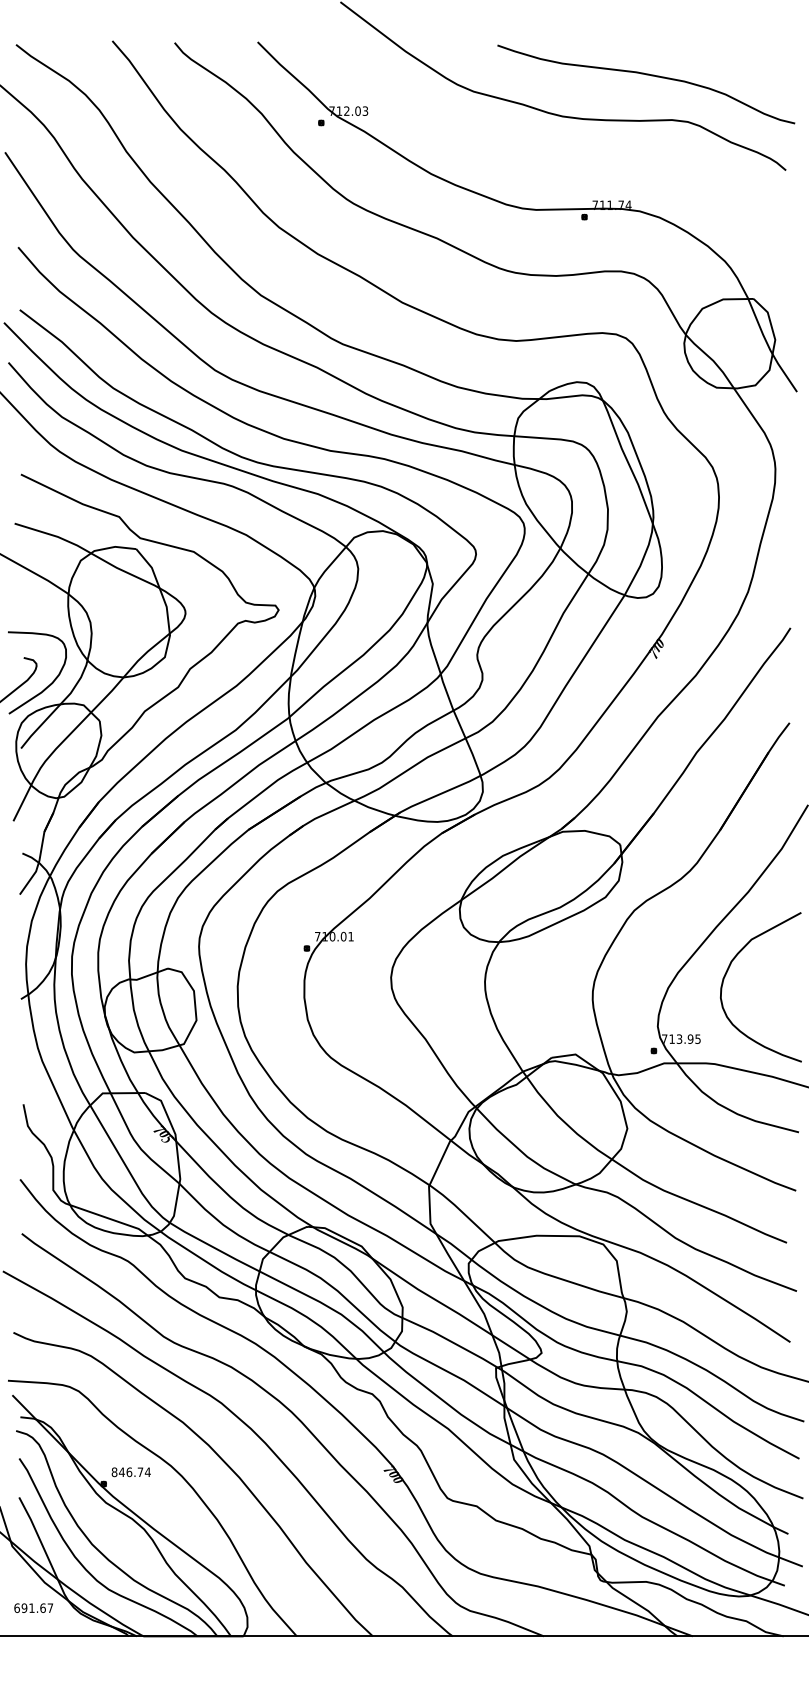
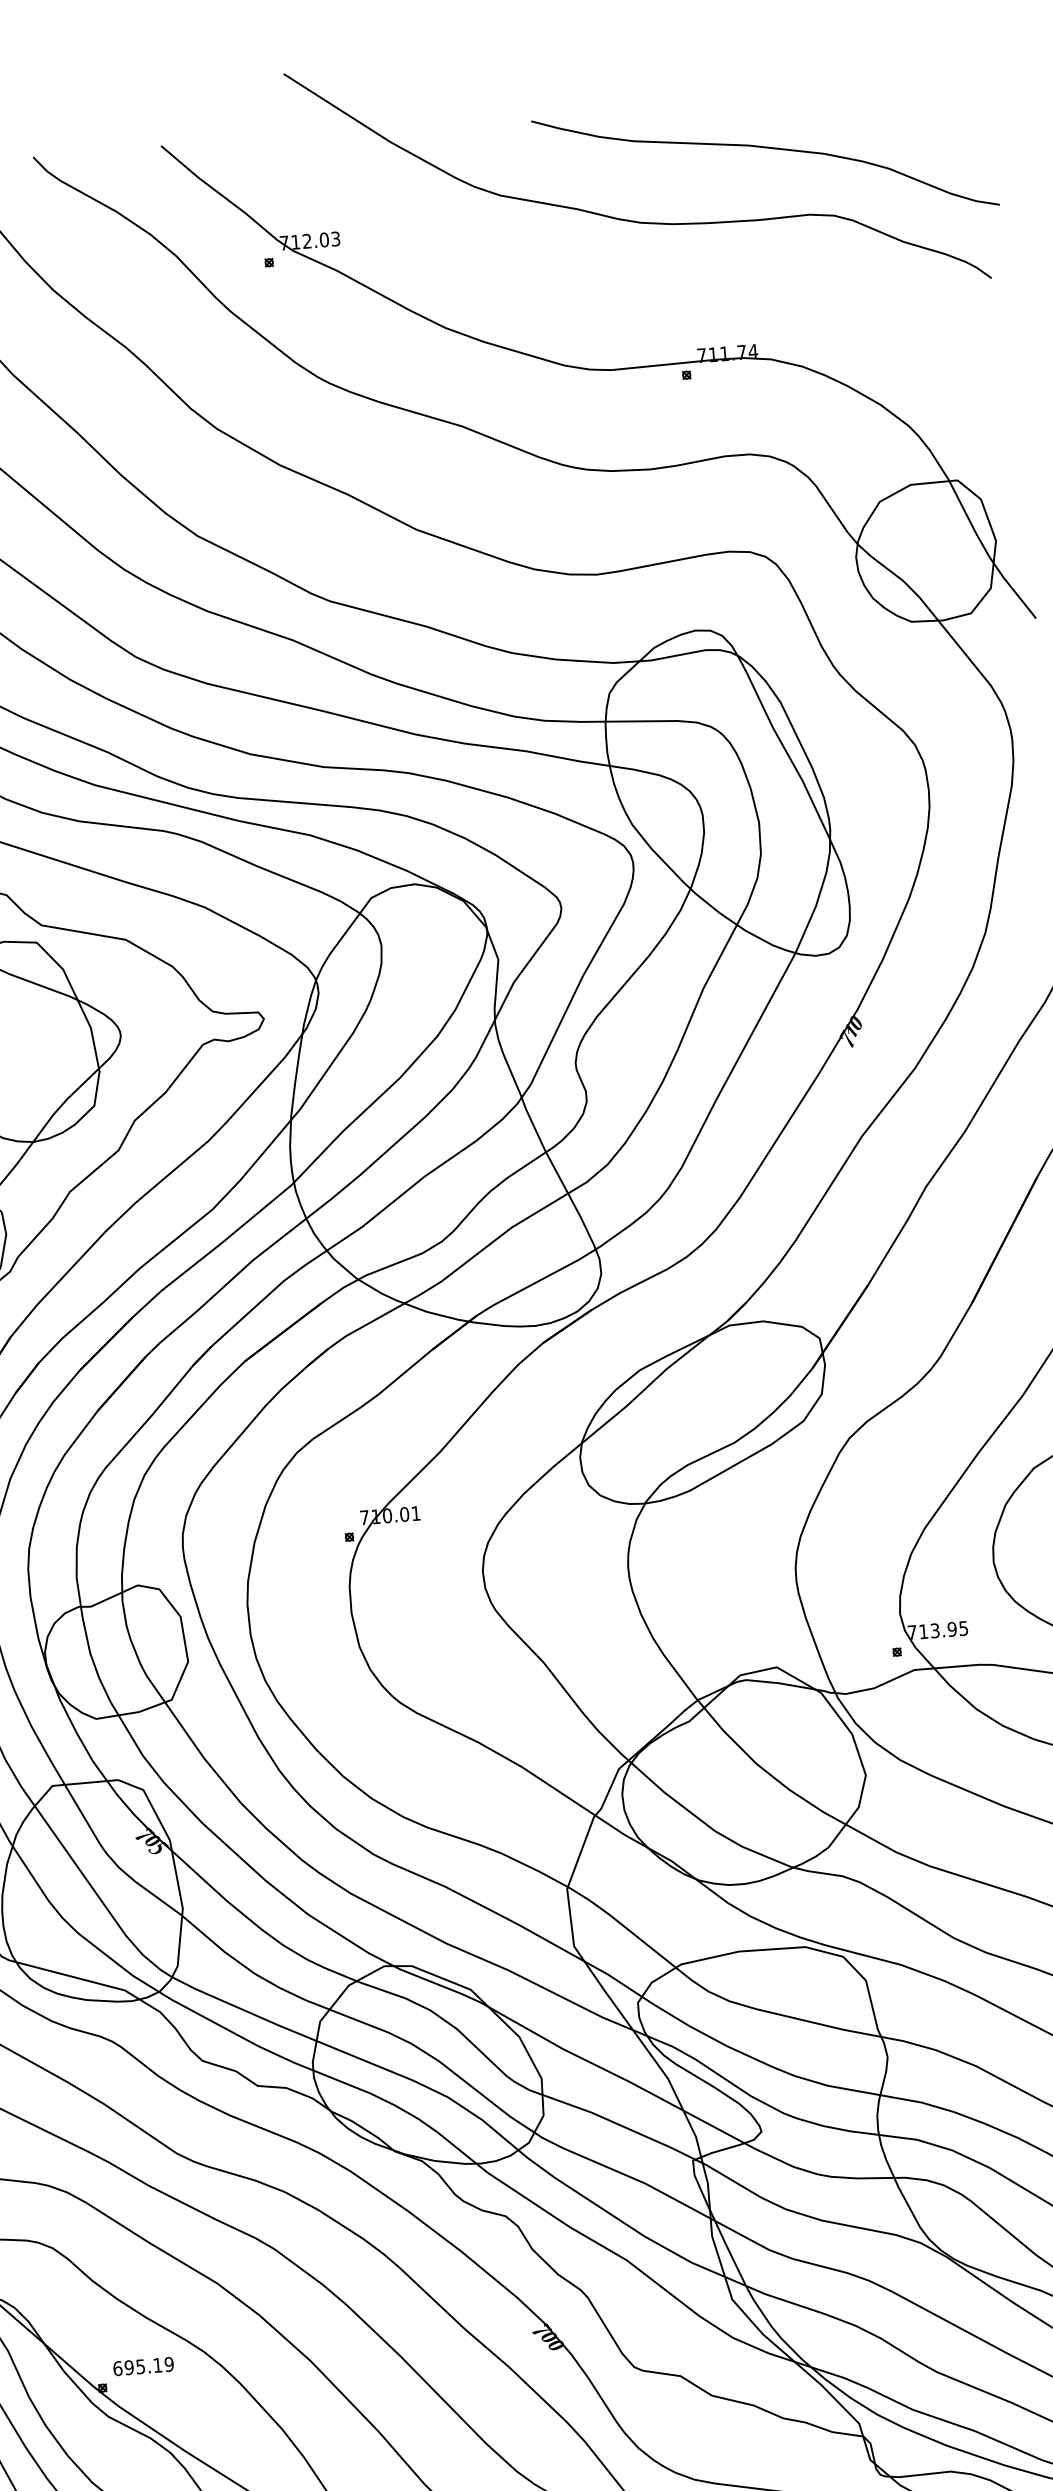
text: (130, 1472) -> (142, 2366), 846.74 -> 695.19

